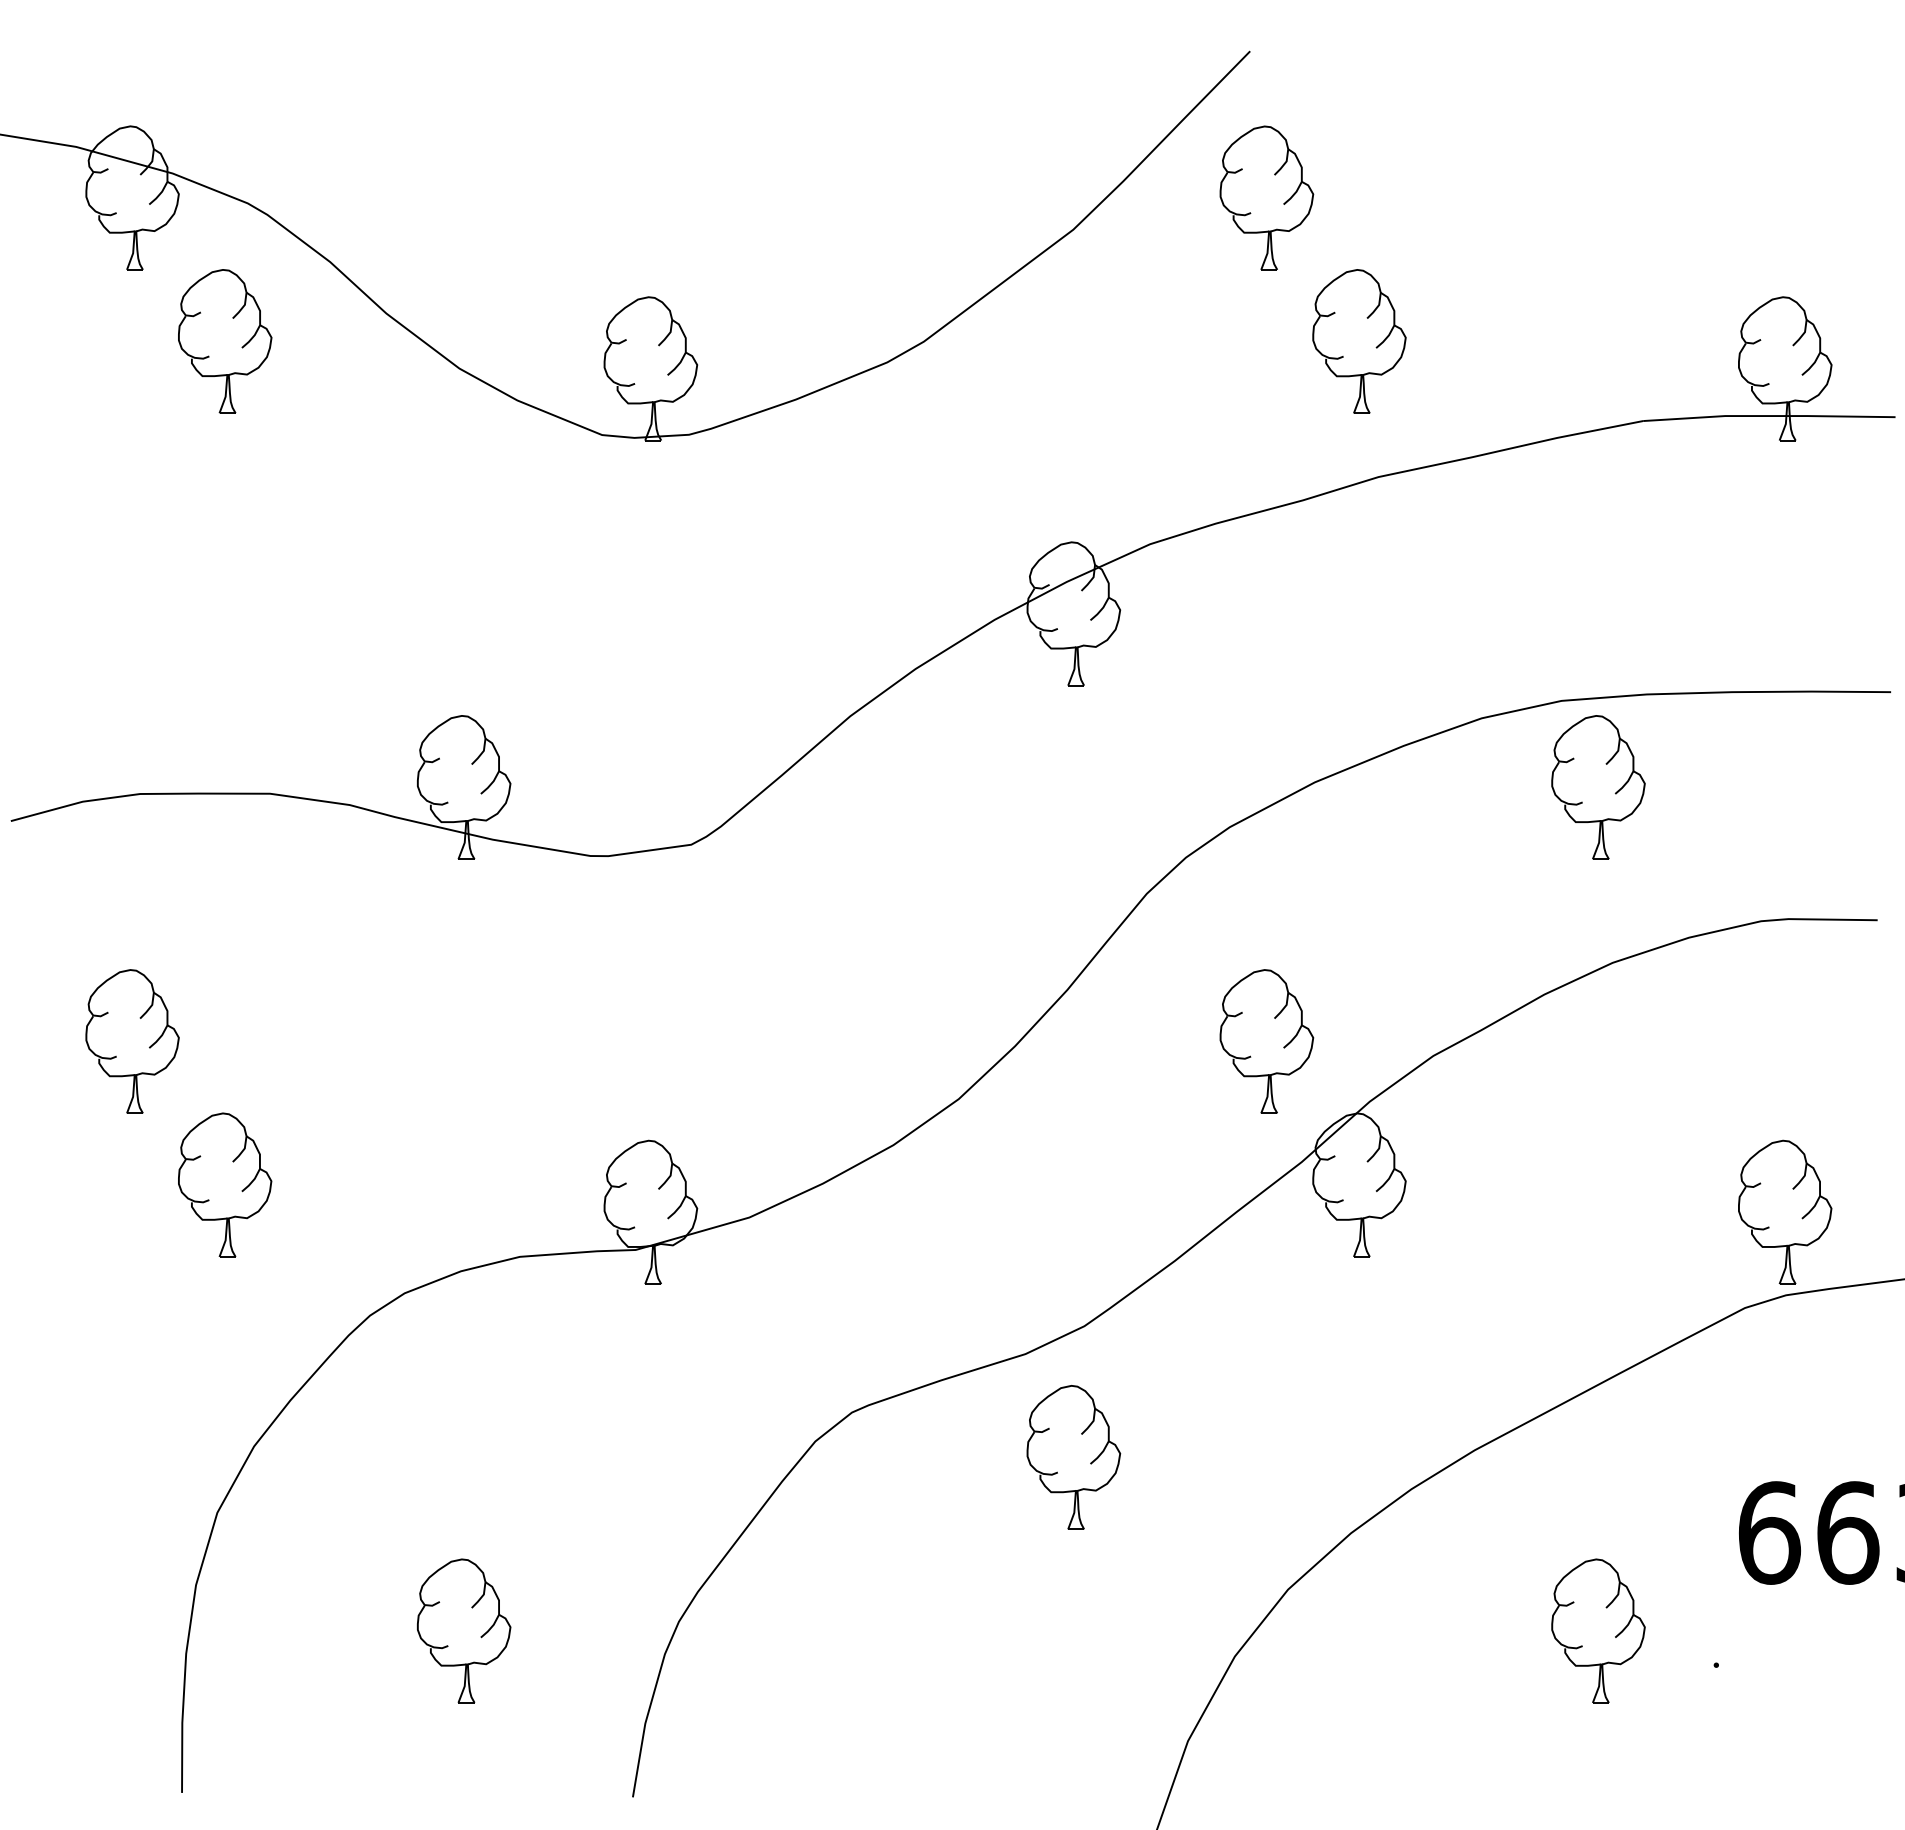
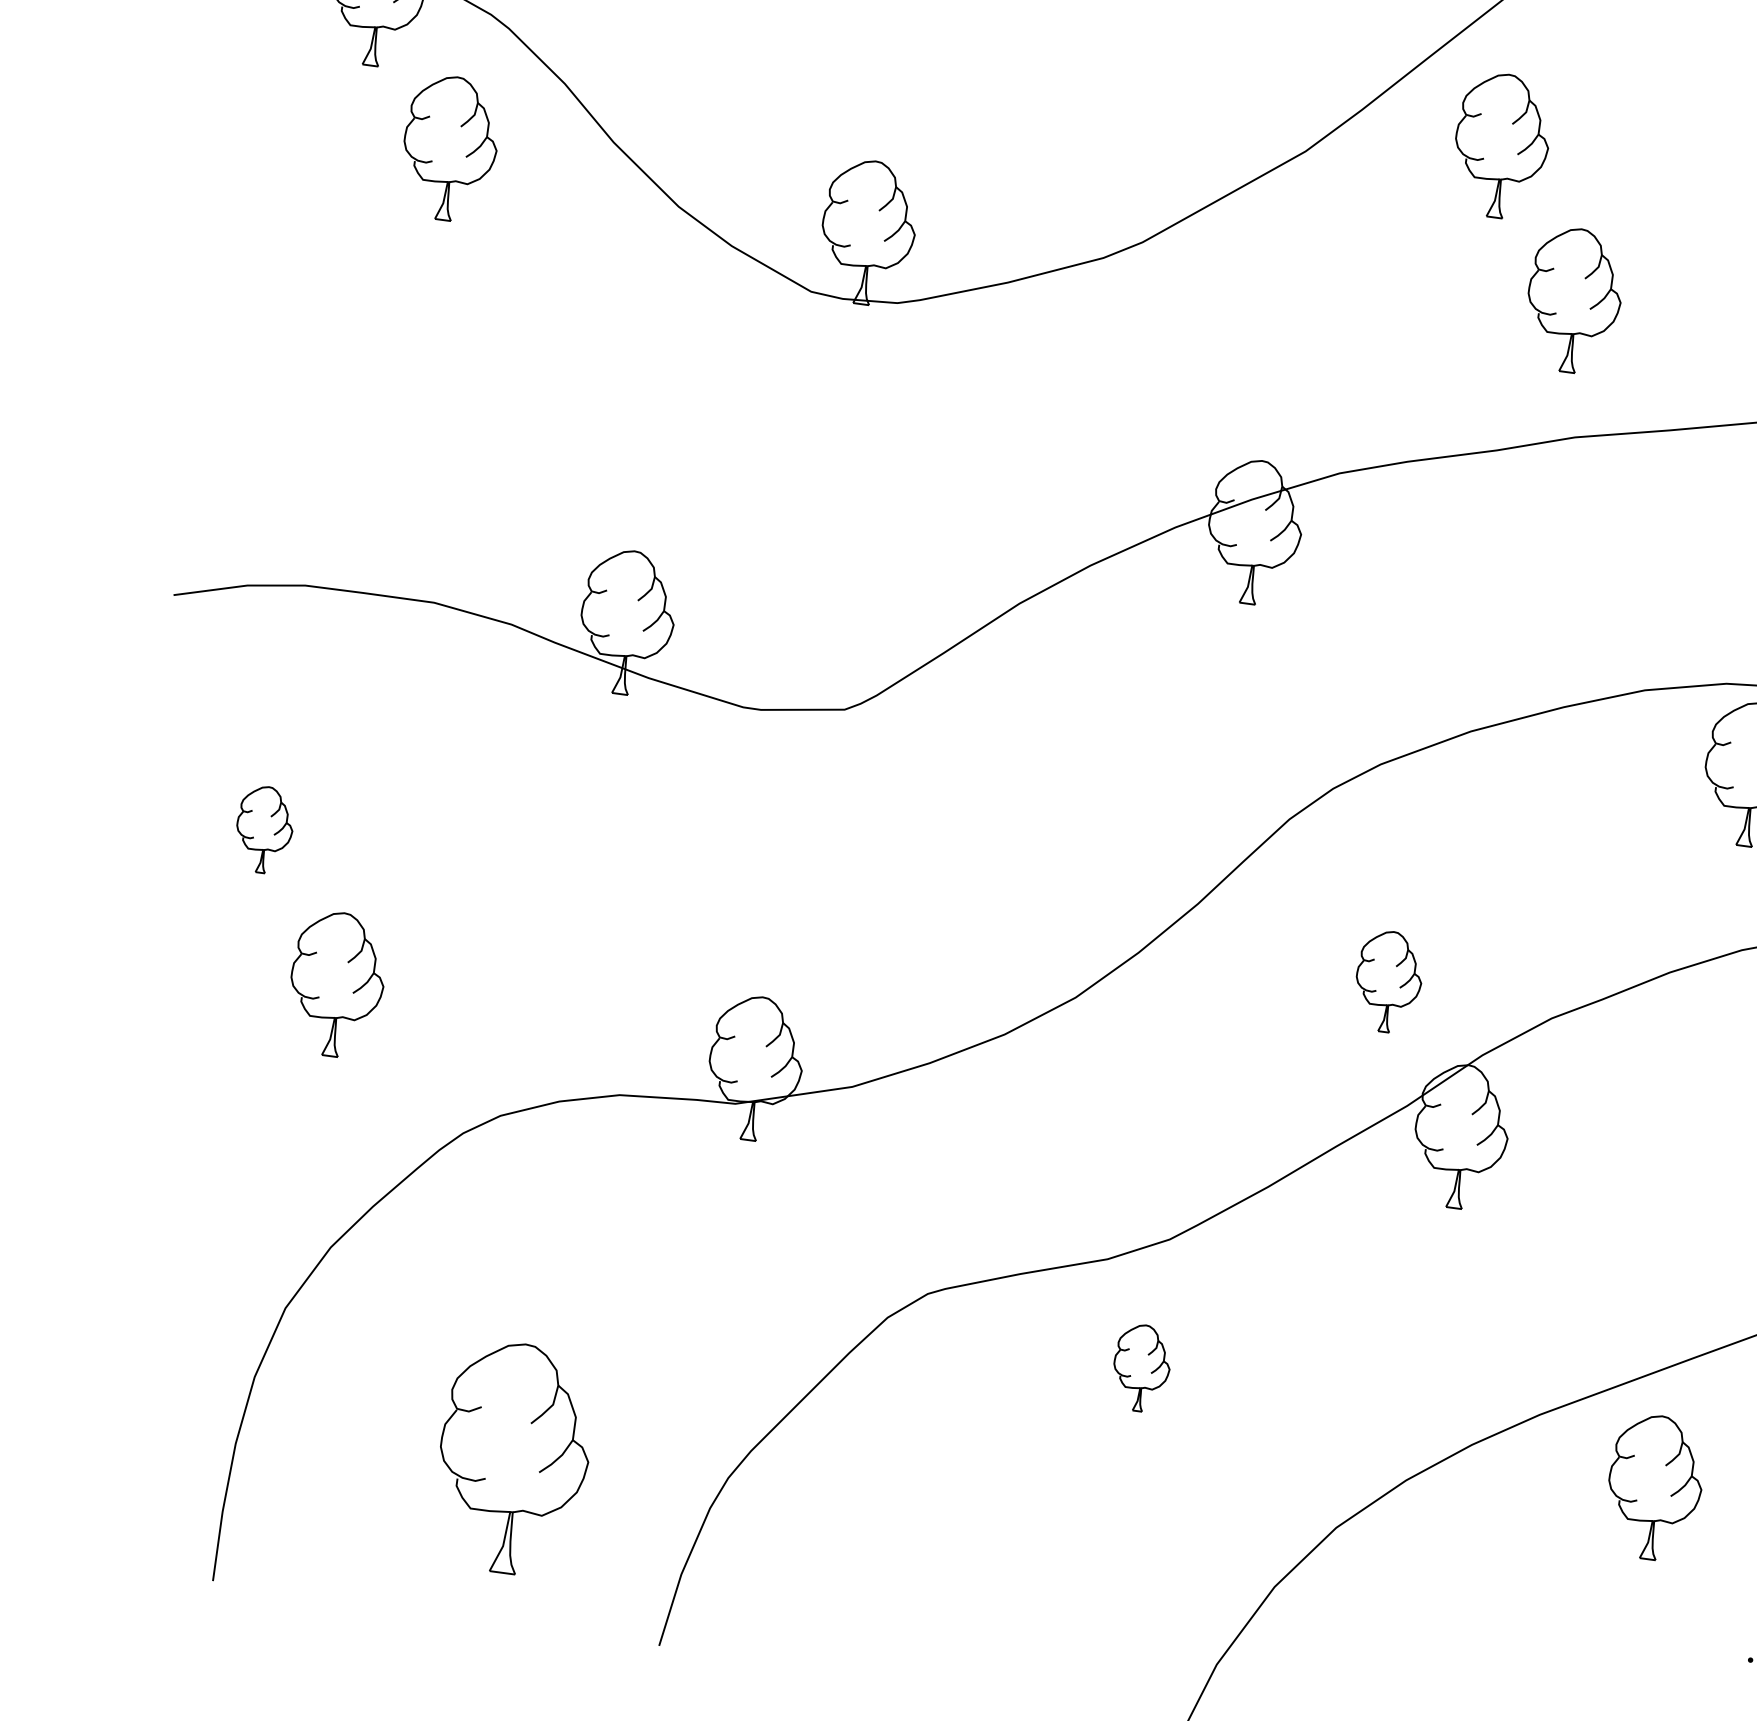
part: (132, 1041) -> (264, 829), size x0.6
part: (1266, 1041) -> (1388, 981), size x0.7
part: (1073, 1457) -> (1141, 1368), size x0.6
part: (464, 1630) -> (514, 1457), size x1.6
part: (1598, 1630) -> (1655, 1487), moved

